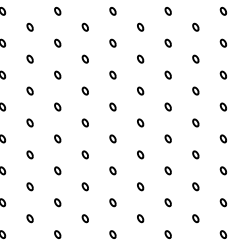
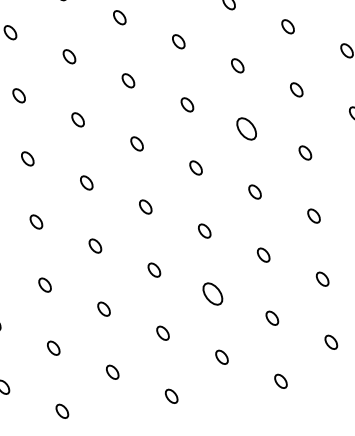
part: (167, 106) -> (244, 128), size x1.6
part: (140, 186) -> (213, 293), size x1.6

